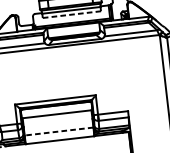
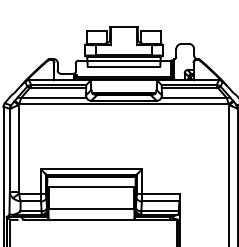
line: (72, 14) -> (124, 66), dashed -> solid
line: (59, 131) -> (91, 209), dashed -> solid

